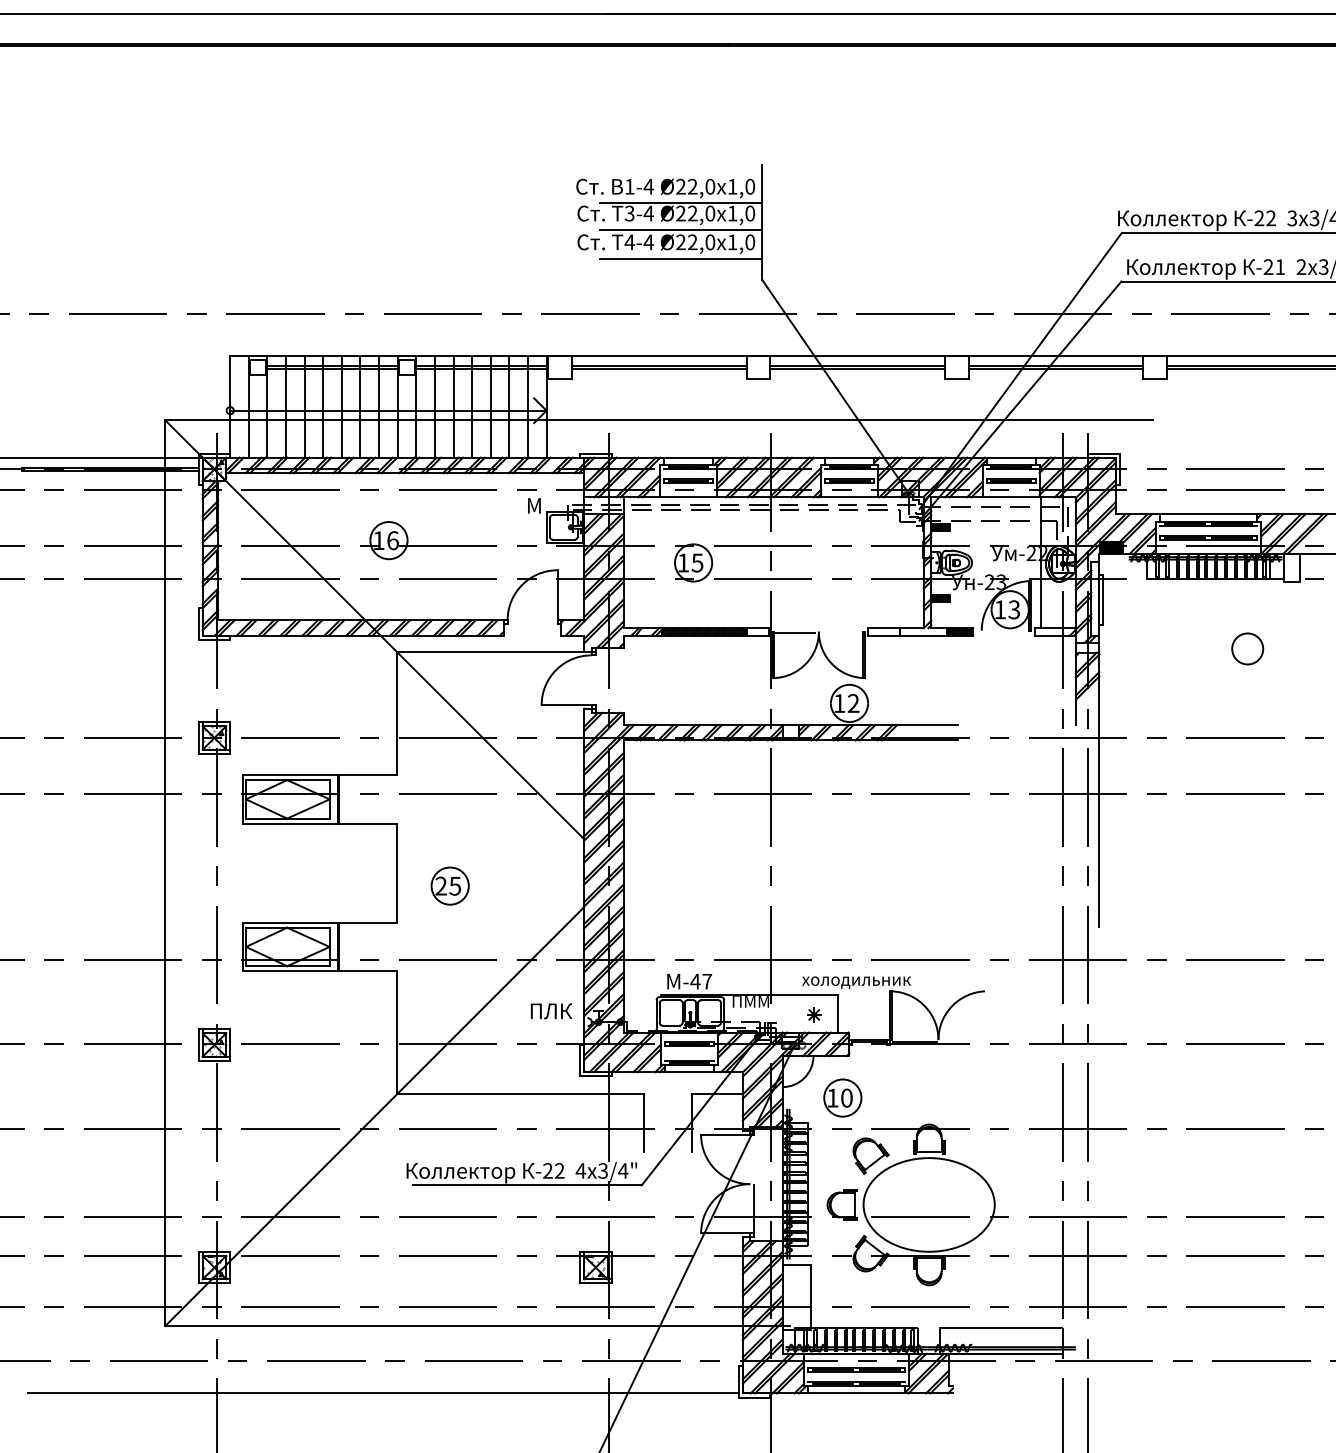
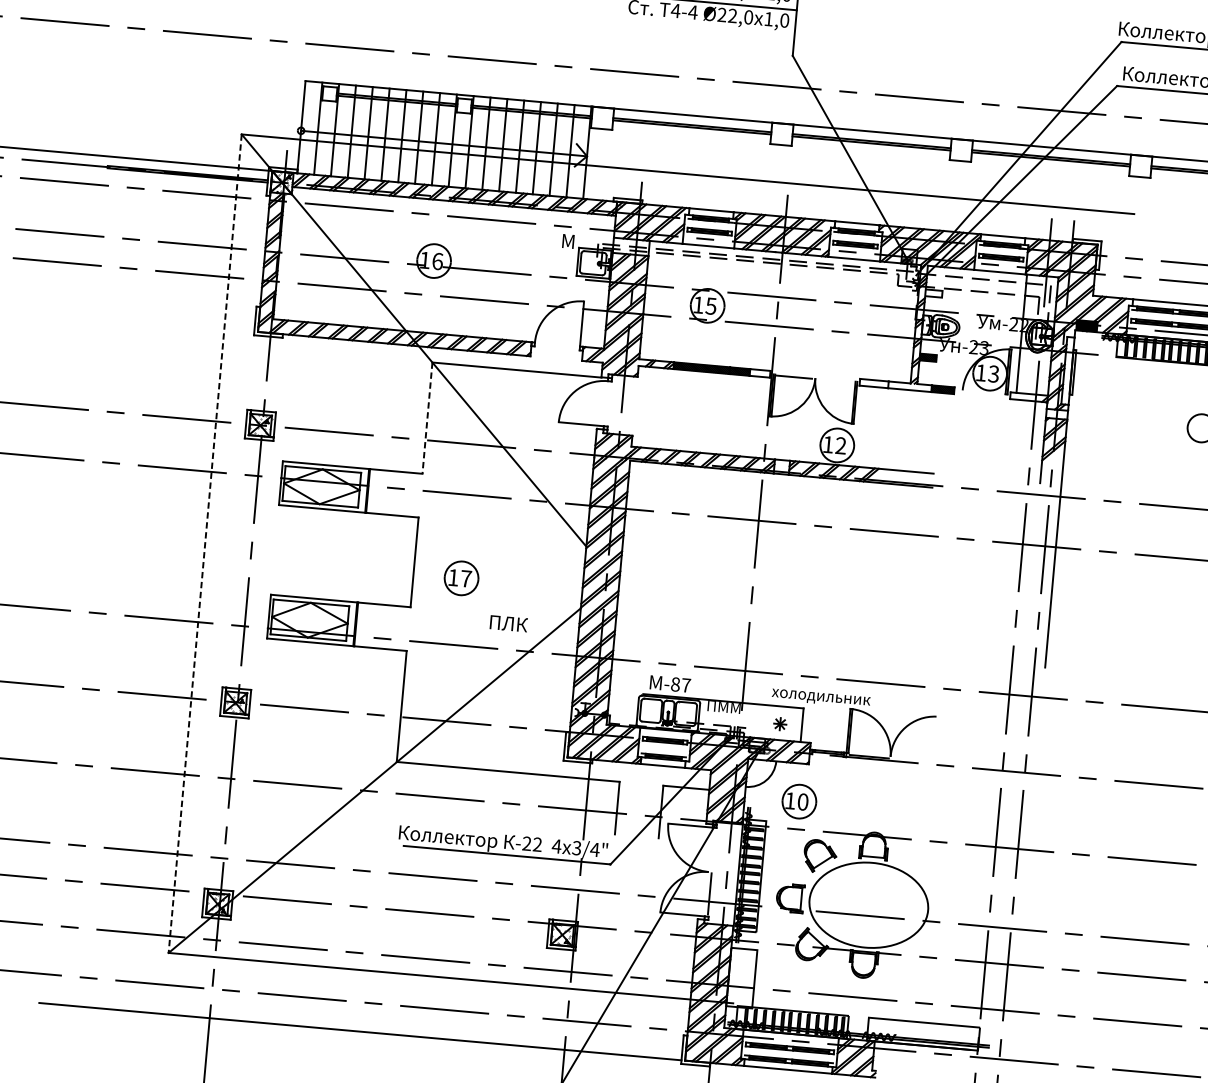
line: (681, 258) -> (721, 29), removed
hatch: (940, 527) -> (933, 293), removed
line: (397, 713) -> (427, 418), solid -> dashed
line: (165, 873) -> (205, 543), solid -> dashed
text: (448, 885) -> (460, 577), 25 -> 17
text: (695, 981) -> (675, 684), -47 -> -87
text: (551, 1011) -> (508, 623), moved

